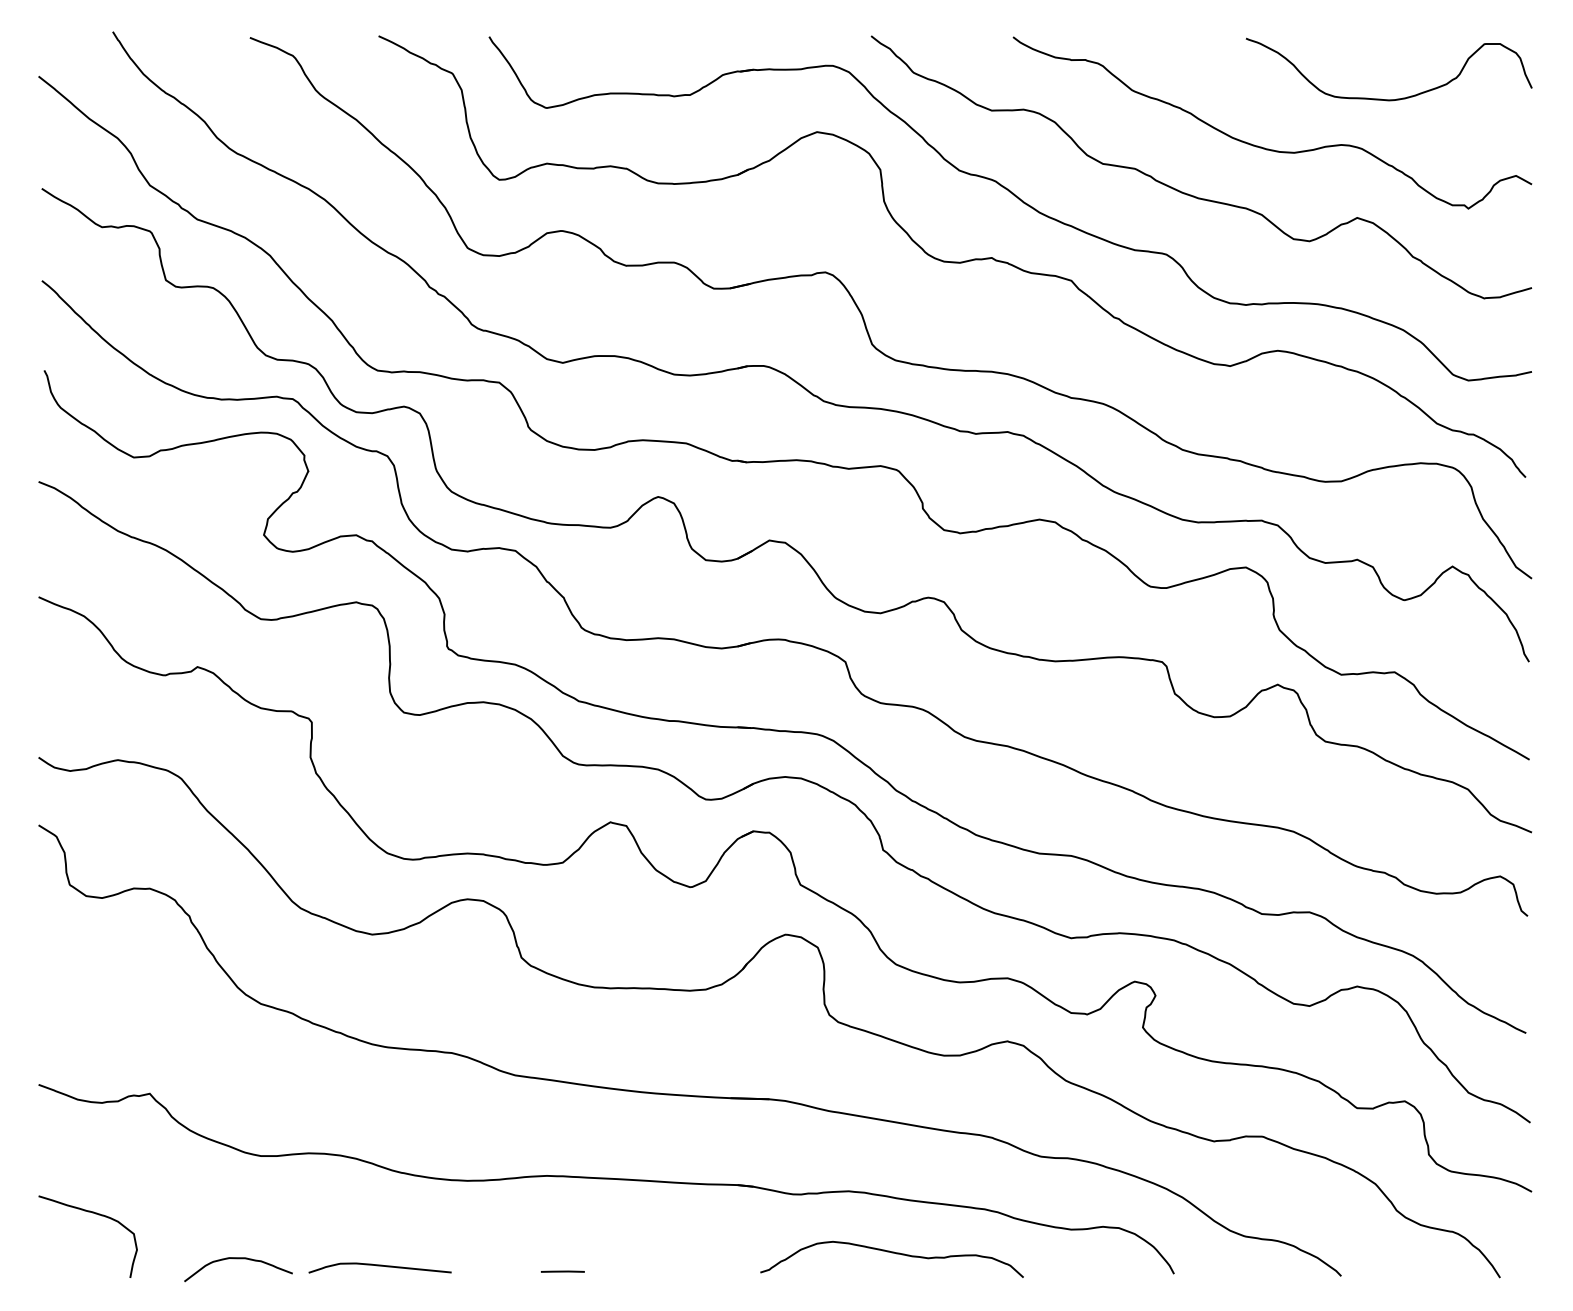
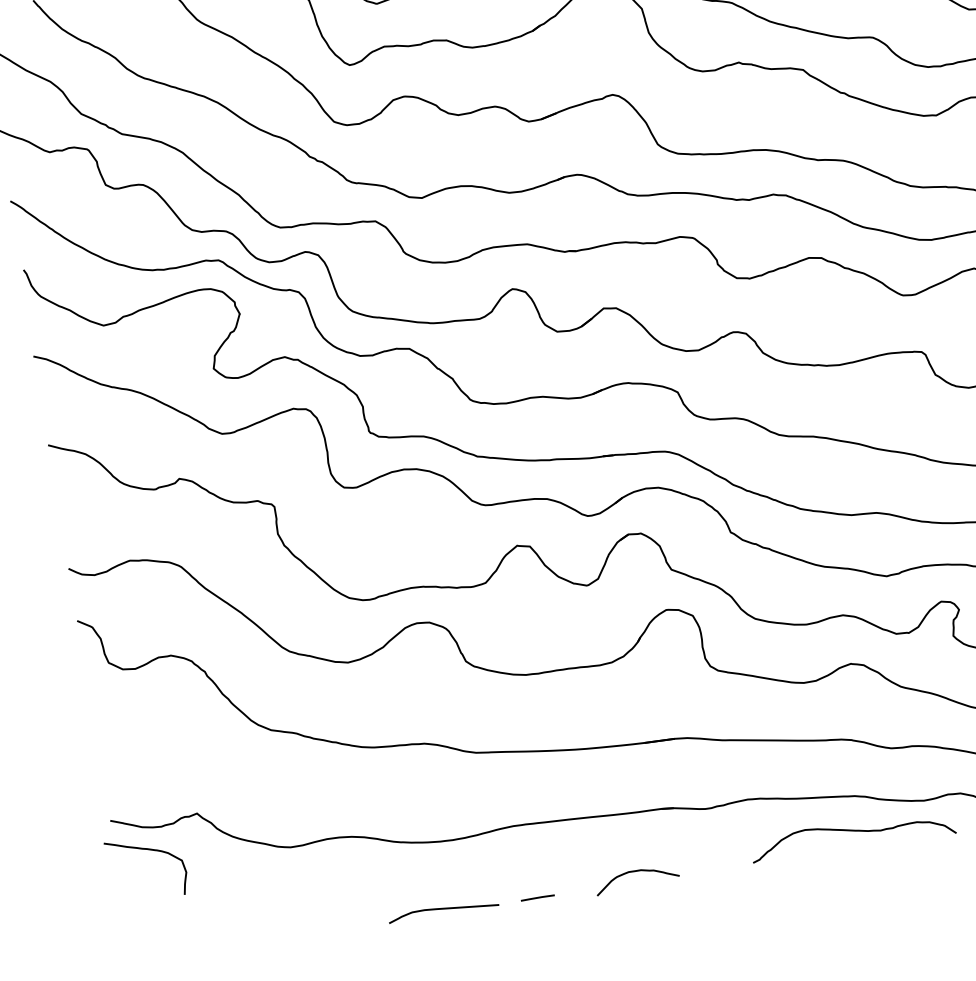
curve: (95, 1214) -> (149, 850), moved
curve: (891, 1253) -> (851, 831), moved
curve: (238, 1259) -> (636, 871), moved
curve: (379, 1266) -> (442, 909), moved

